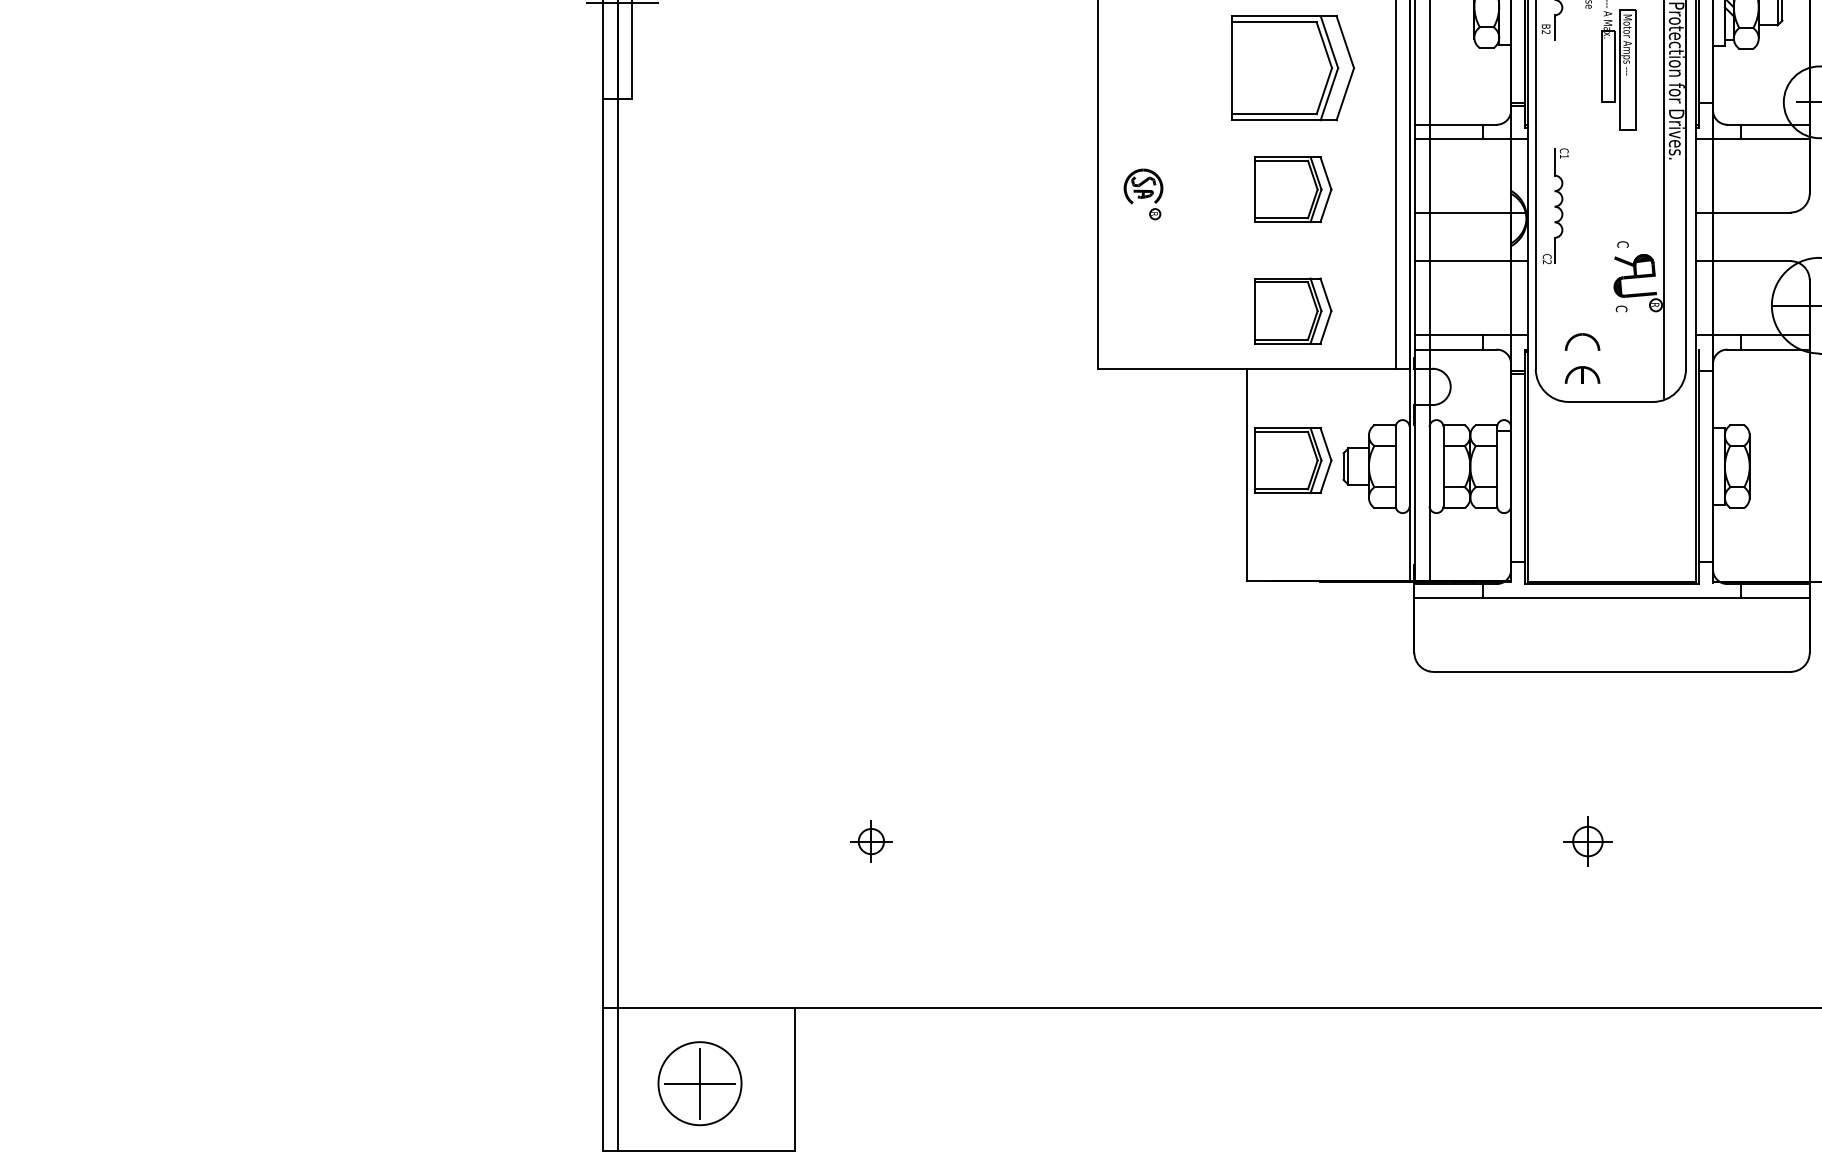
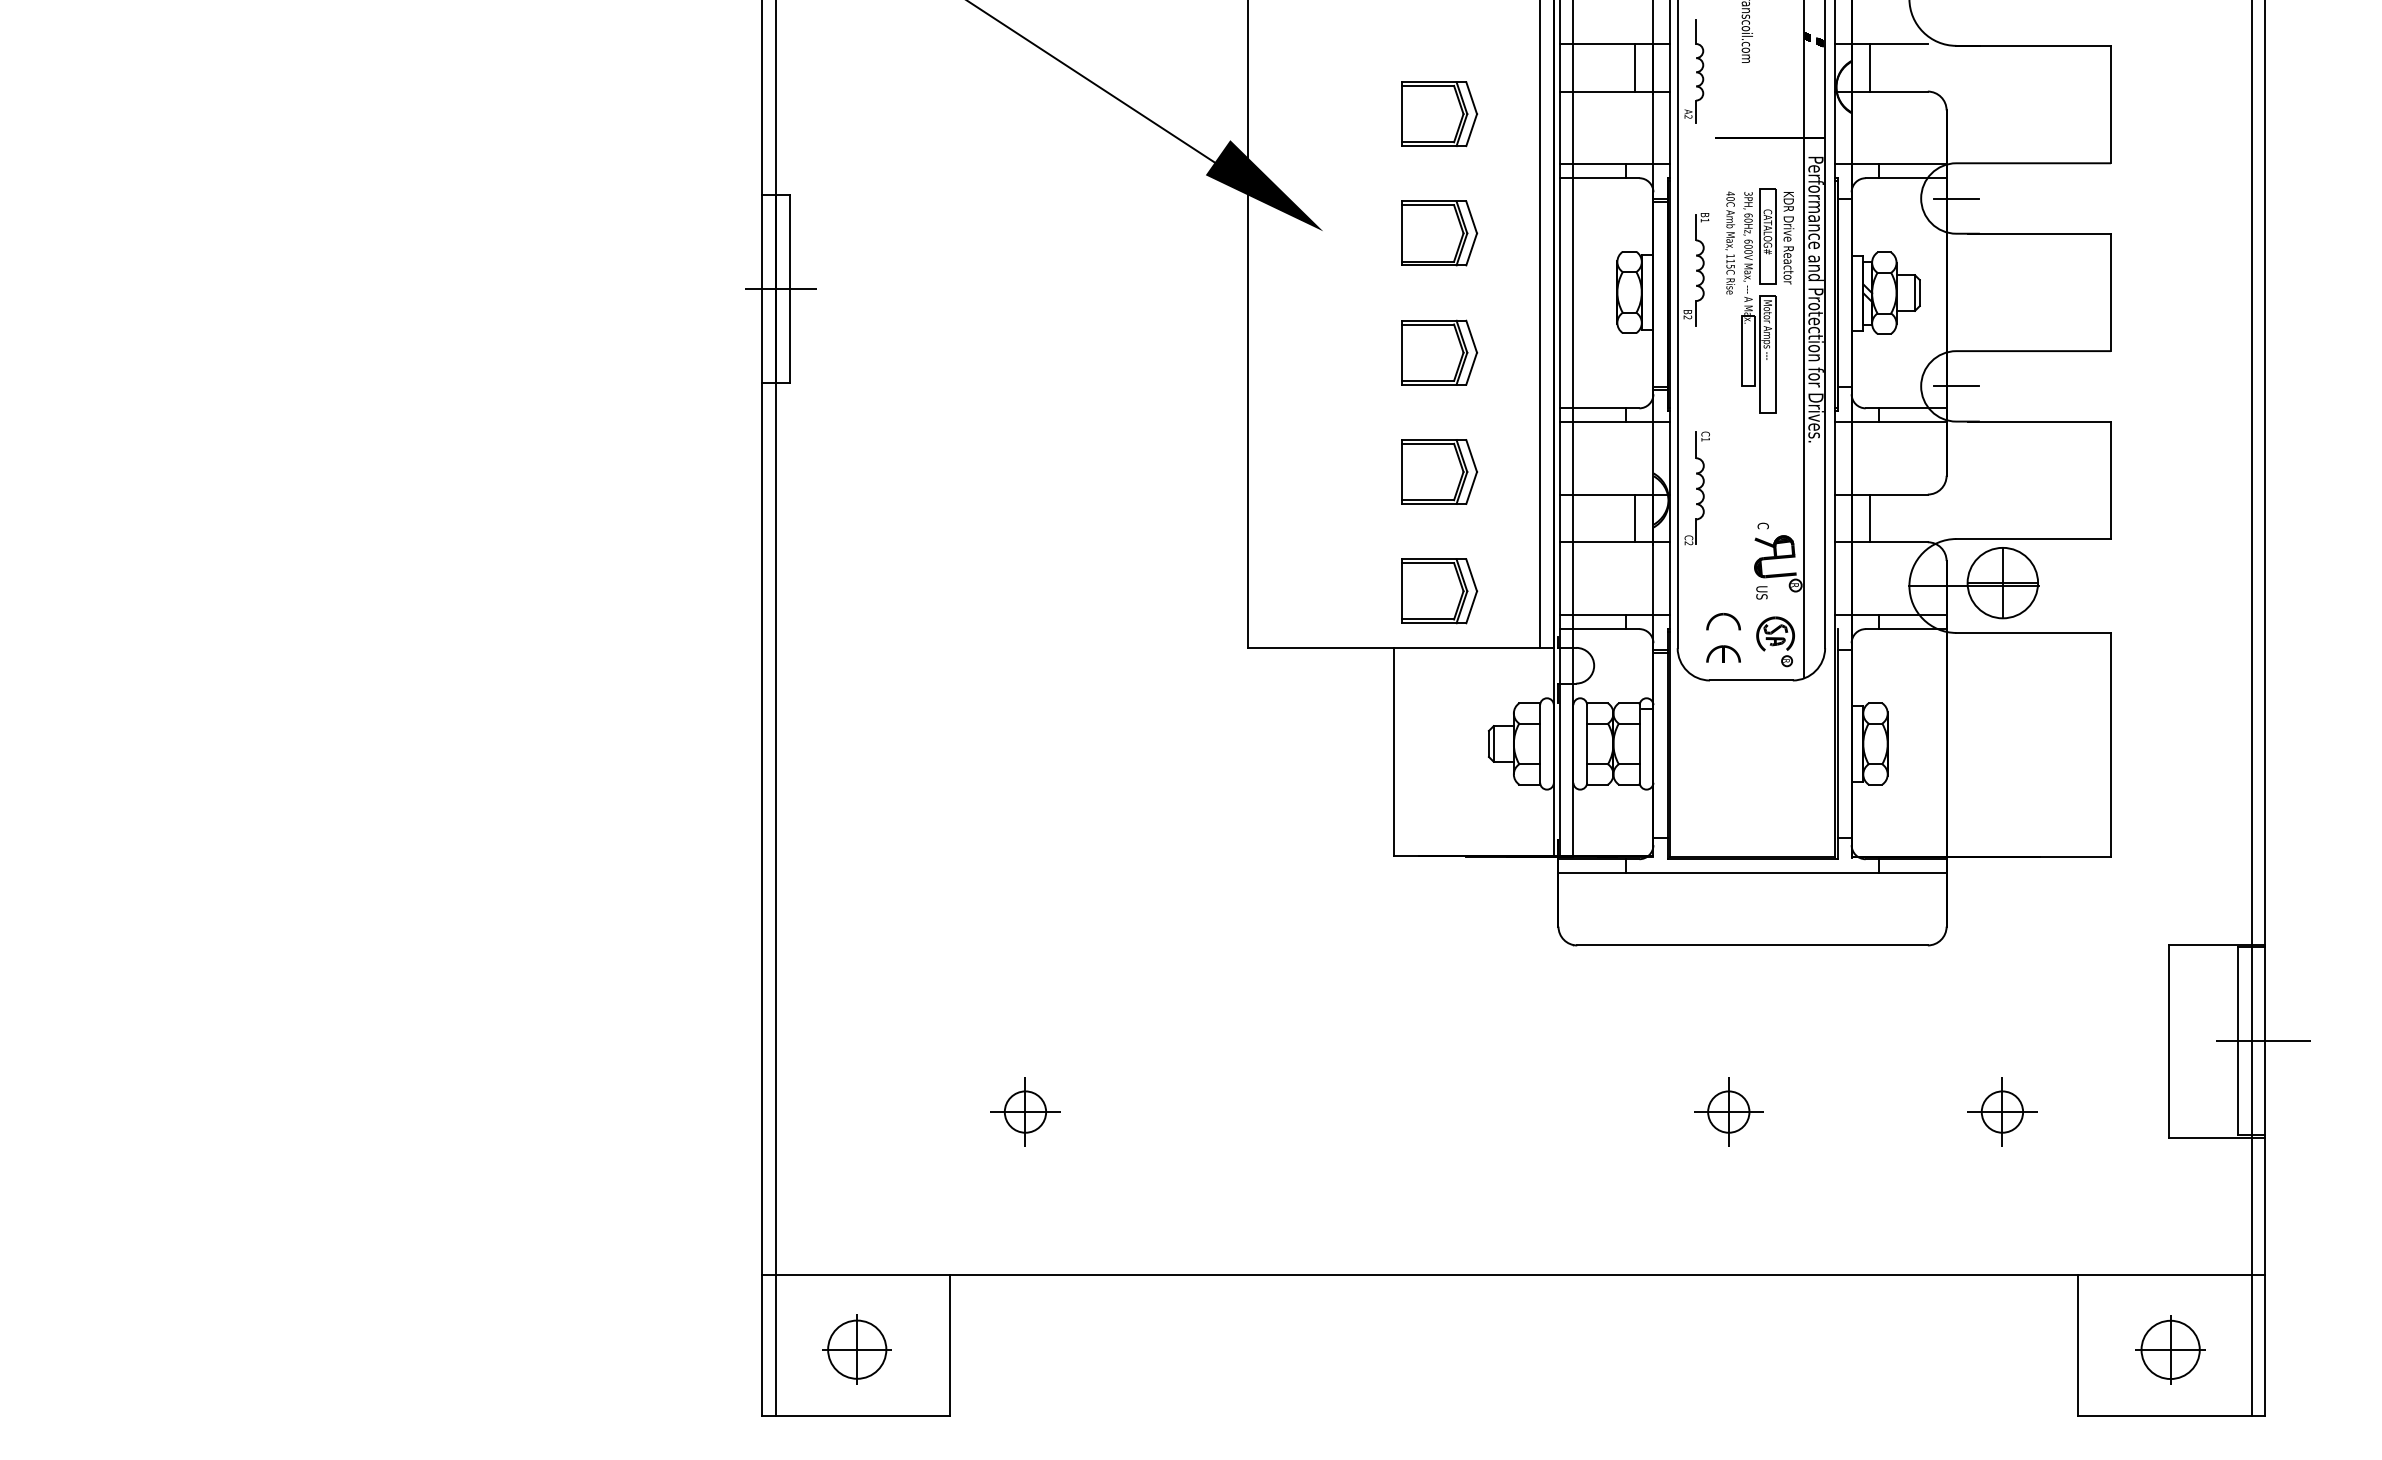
part: (1293, 67) -> (1439, 352), size x0.62
part: (1143, 194) -> (1775, 641), moved
line: (1491, 236) -> (1634, 518), added
line: (1731, 236) -> (1869, 518), added
text: (1621, 312) -> (1761, 592), C -> US
part: (1293, 460) -> (1439, 737), removed
part: (871, 841) -> (1025, 1111), size x1.67
part: (1587, 841) -> (1728, 1111), size x1.43
circle: (700, 1083) -> (857, 1349), size x0.71

